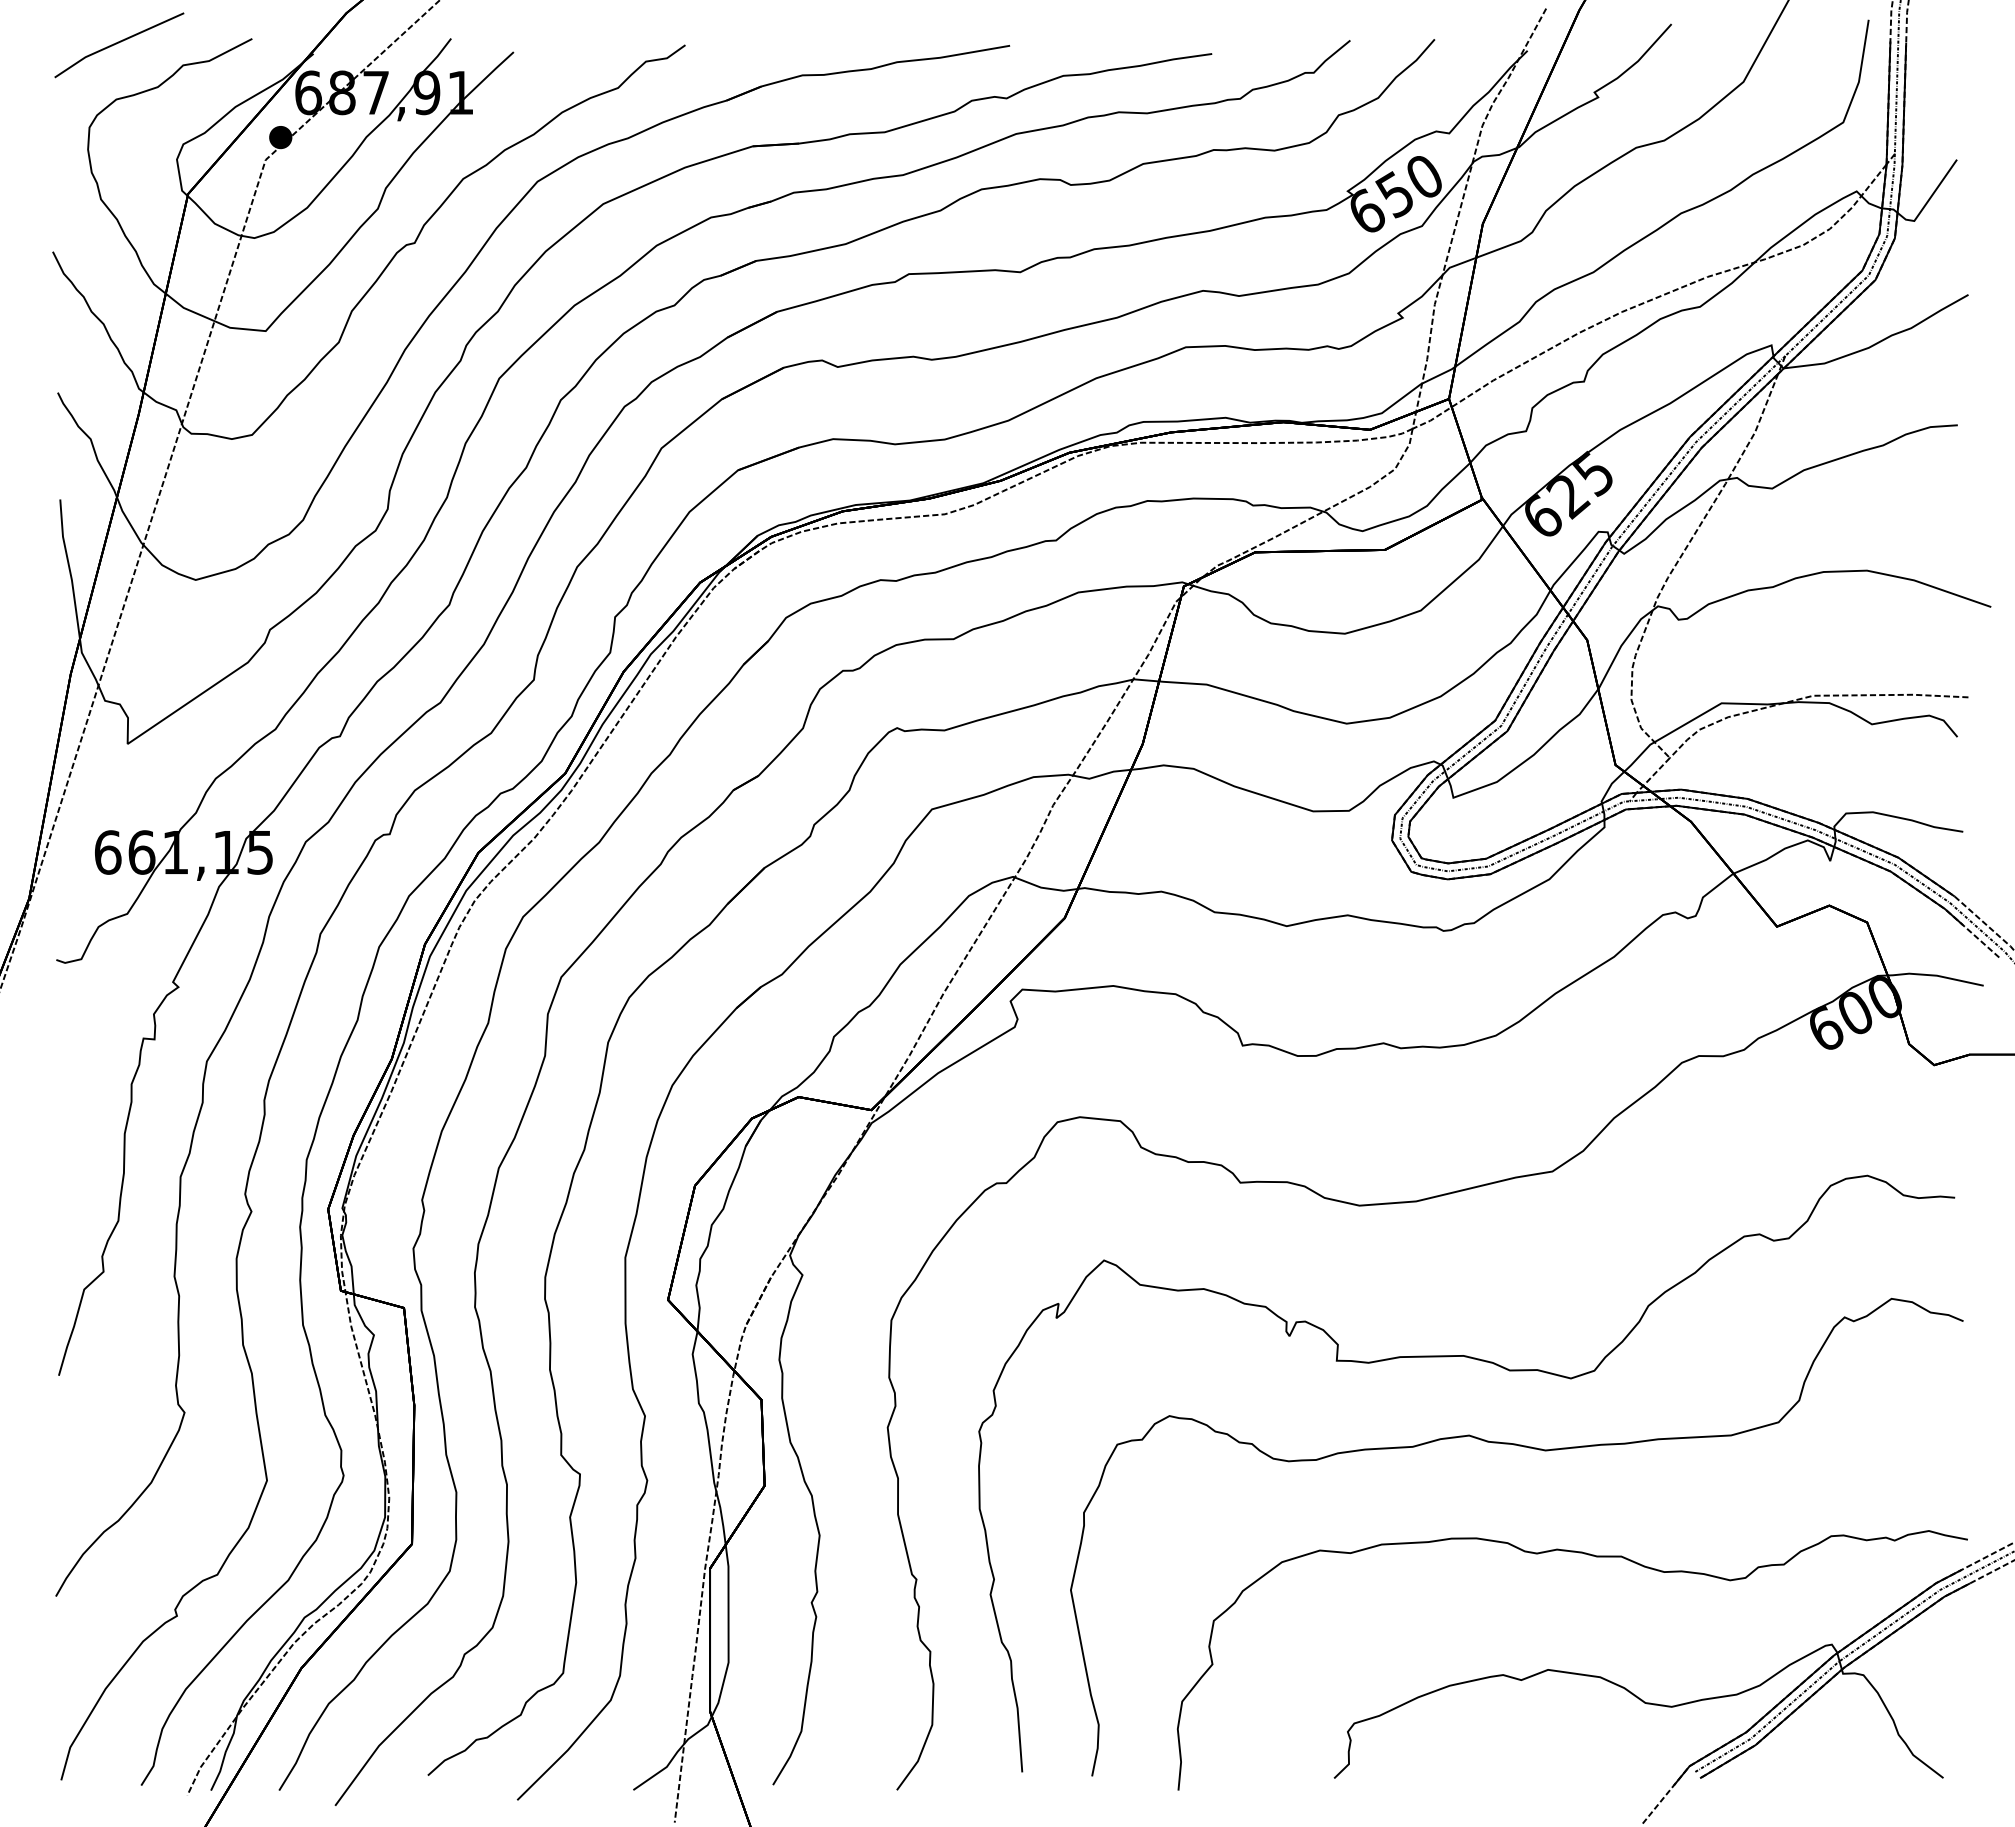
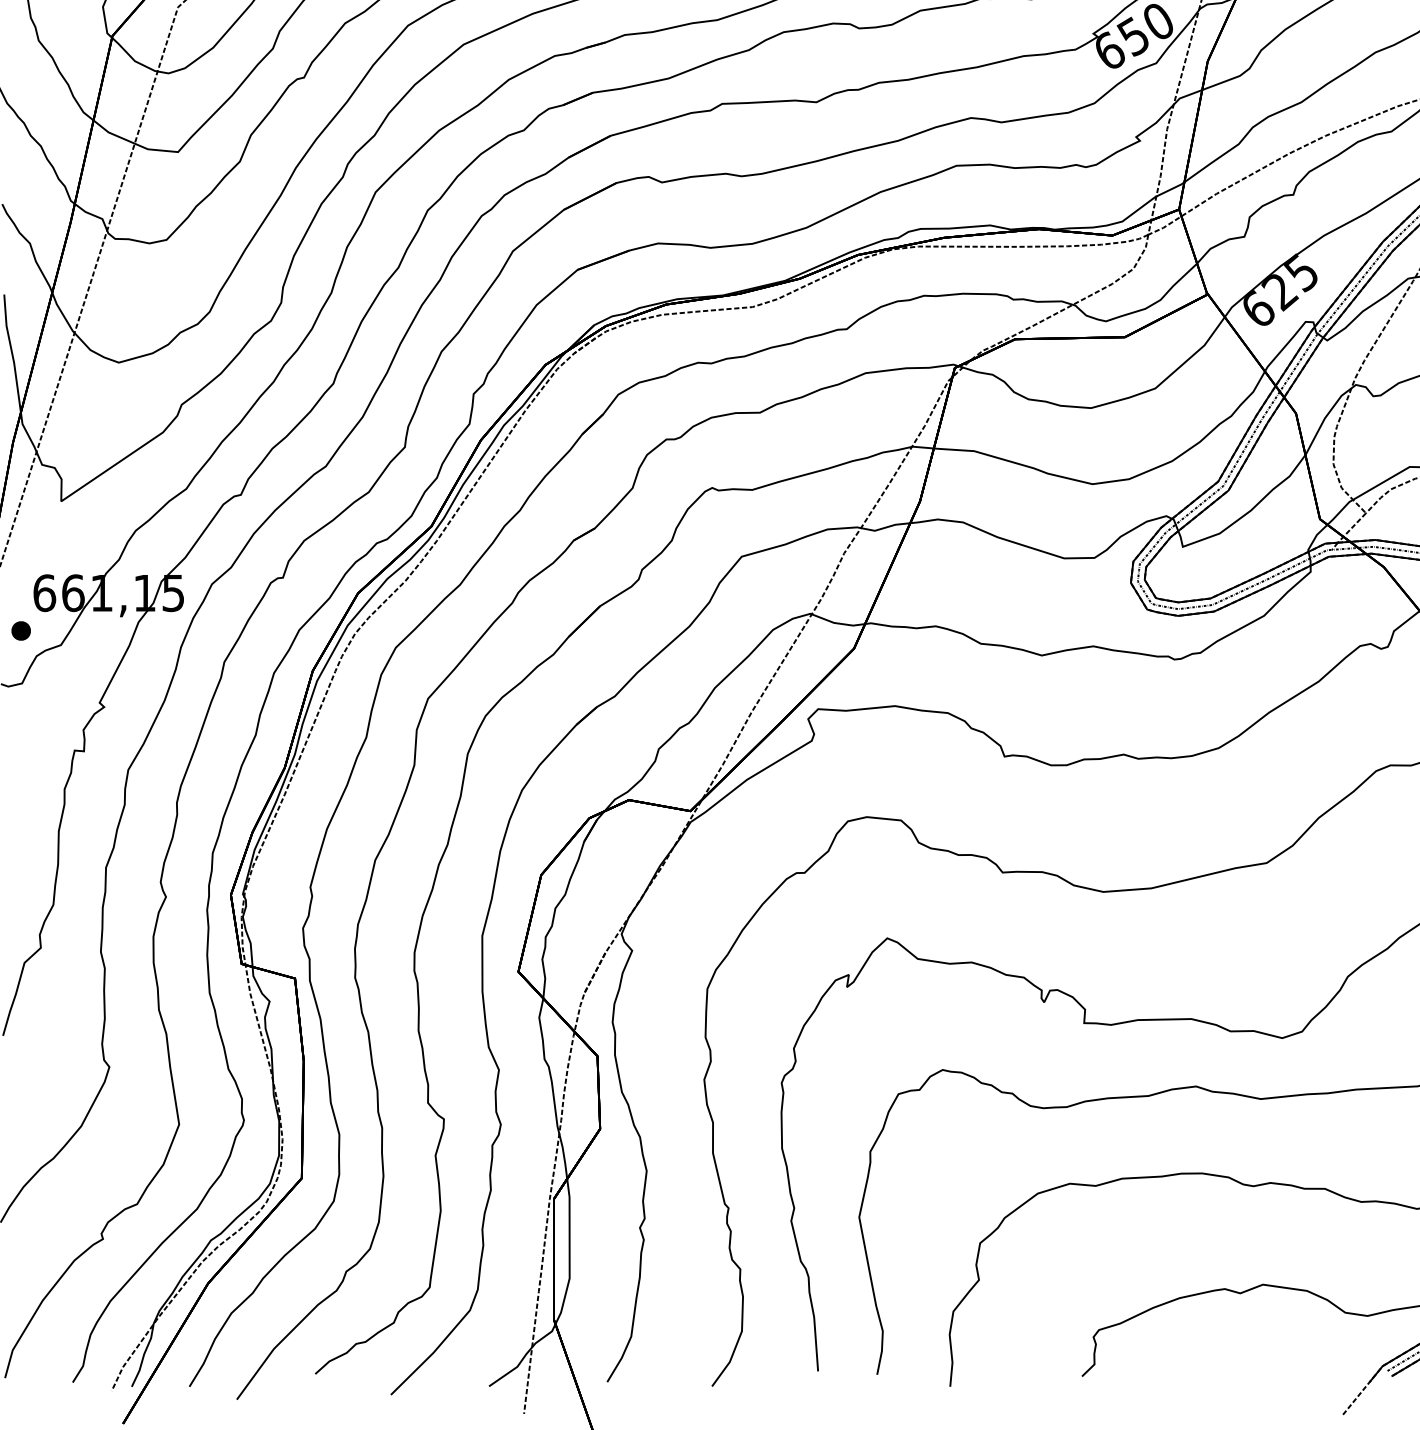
part: (79, 896) -> (20, 630), added

